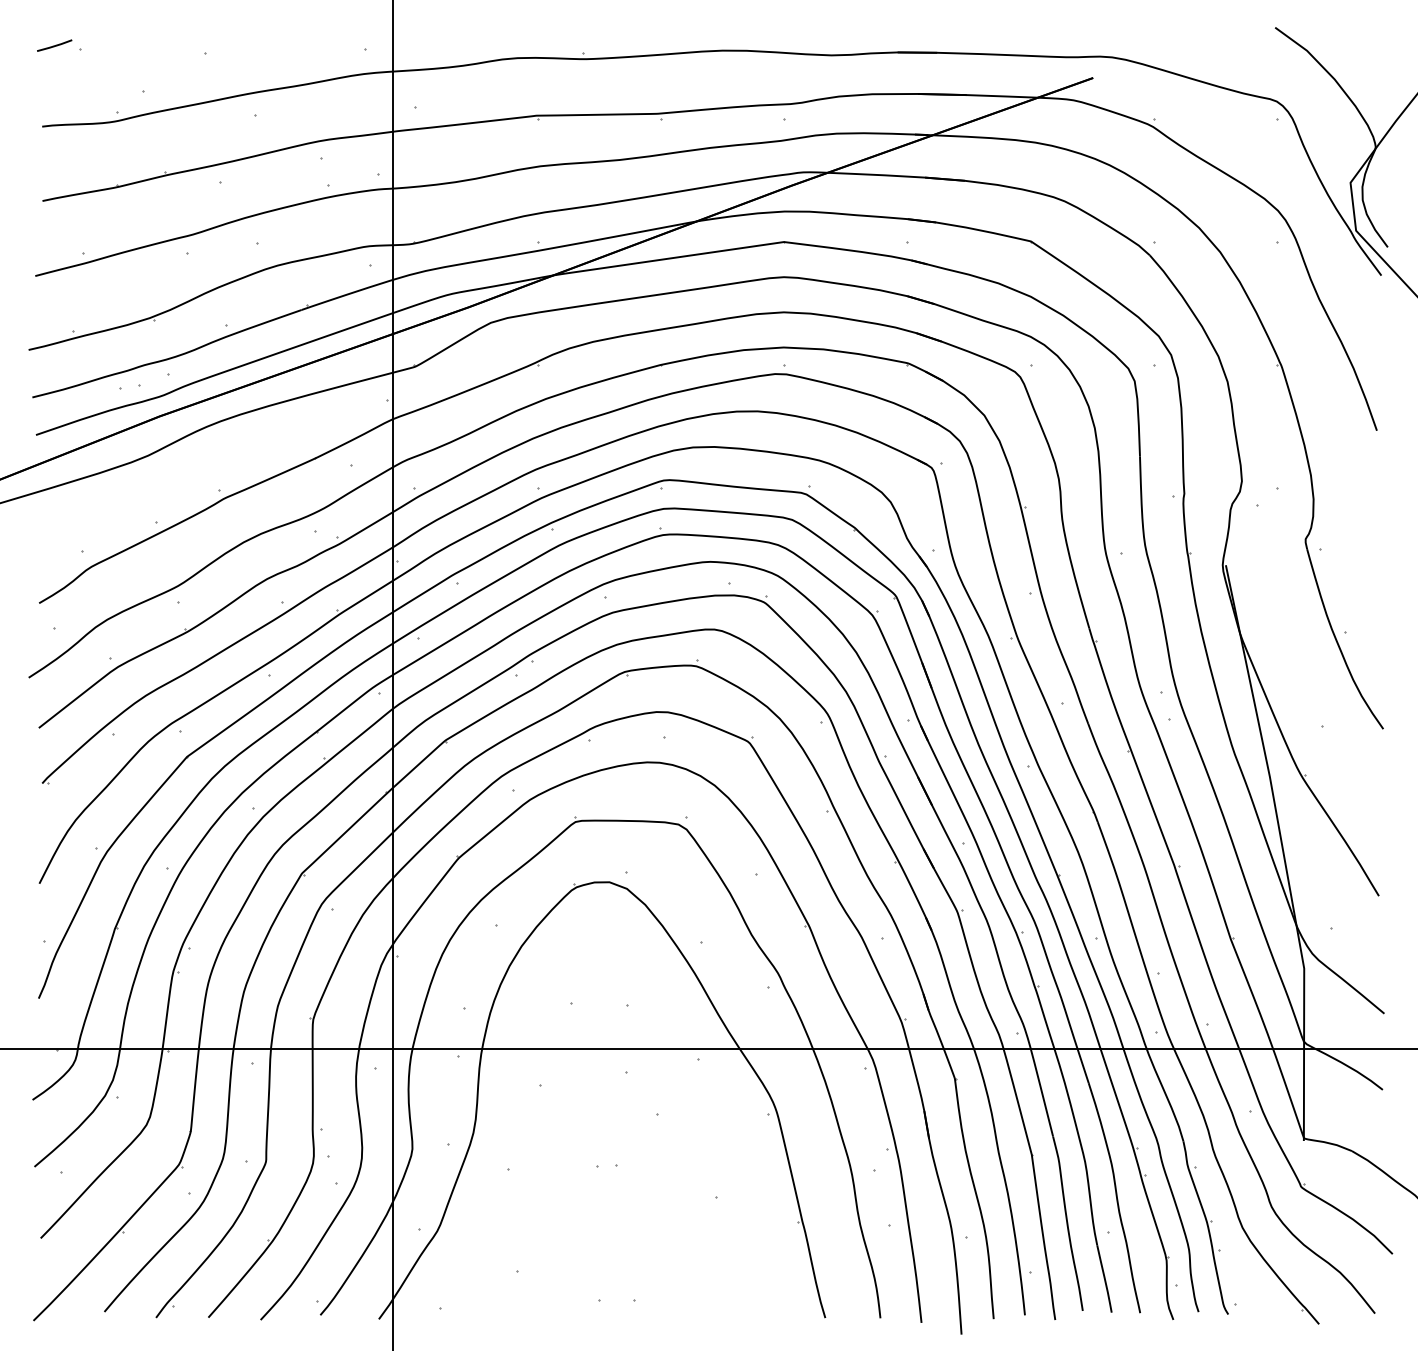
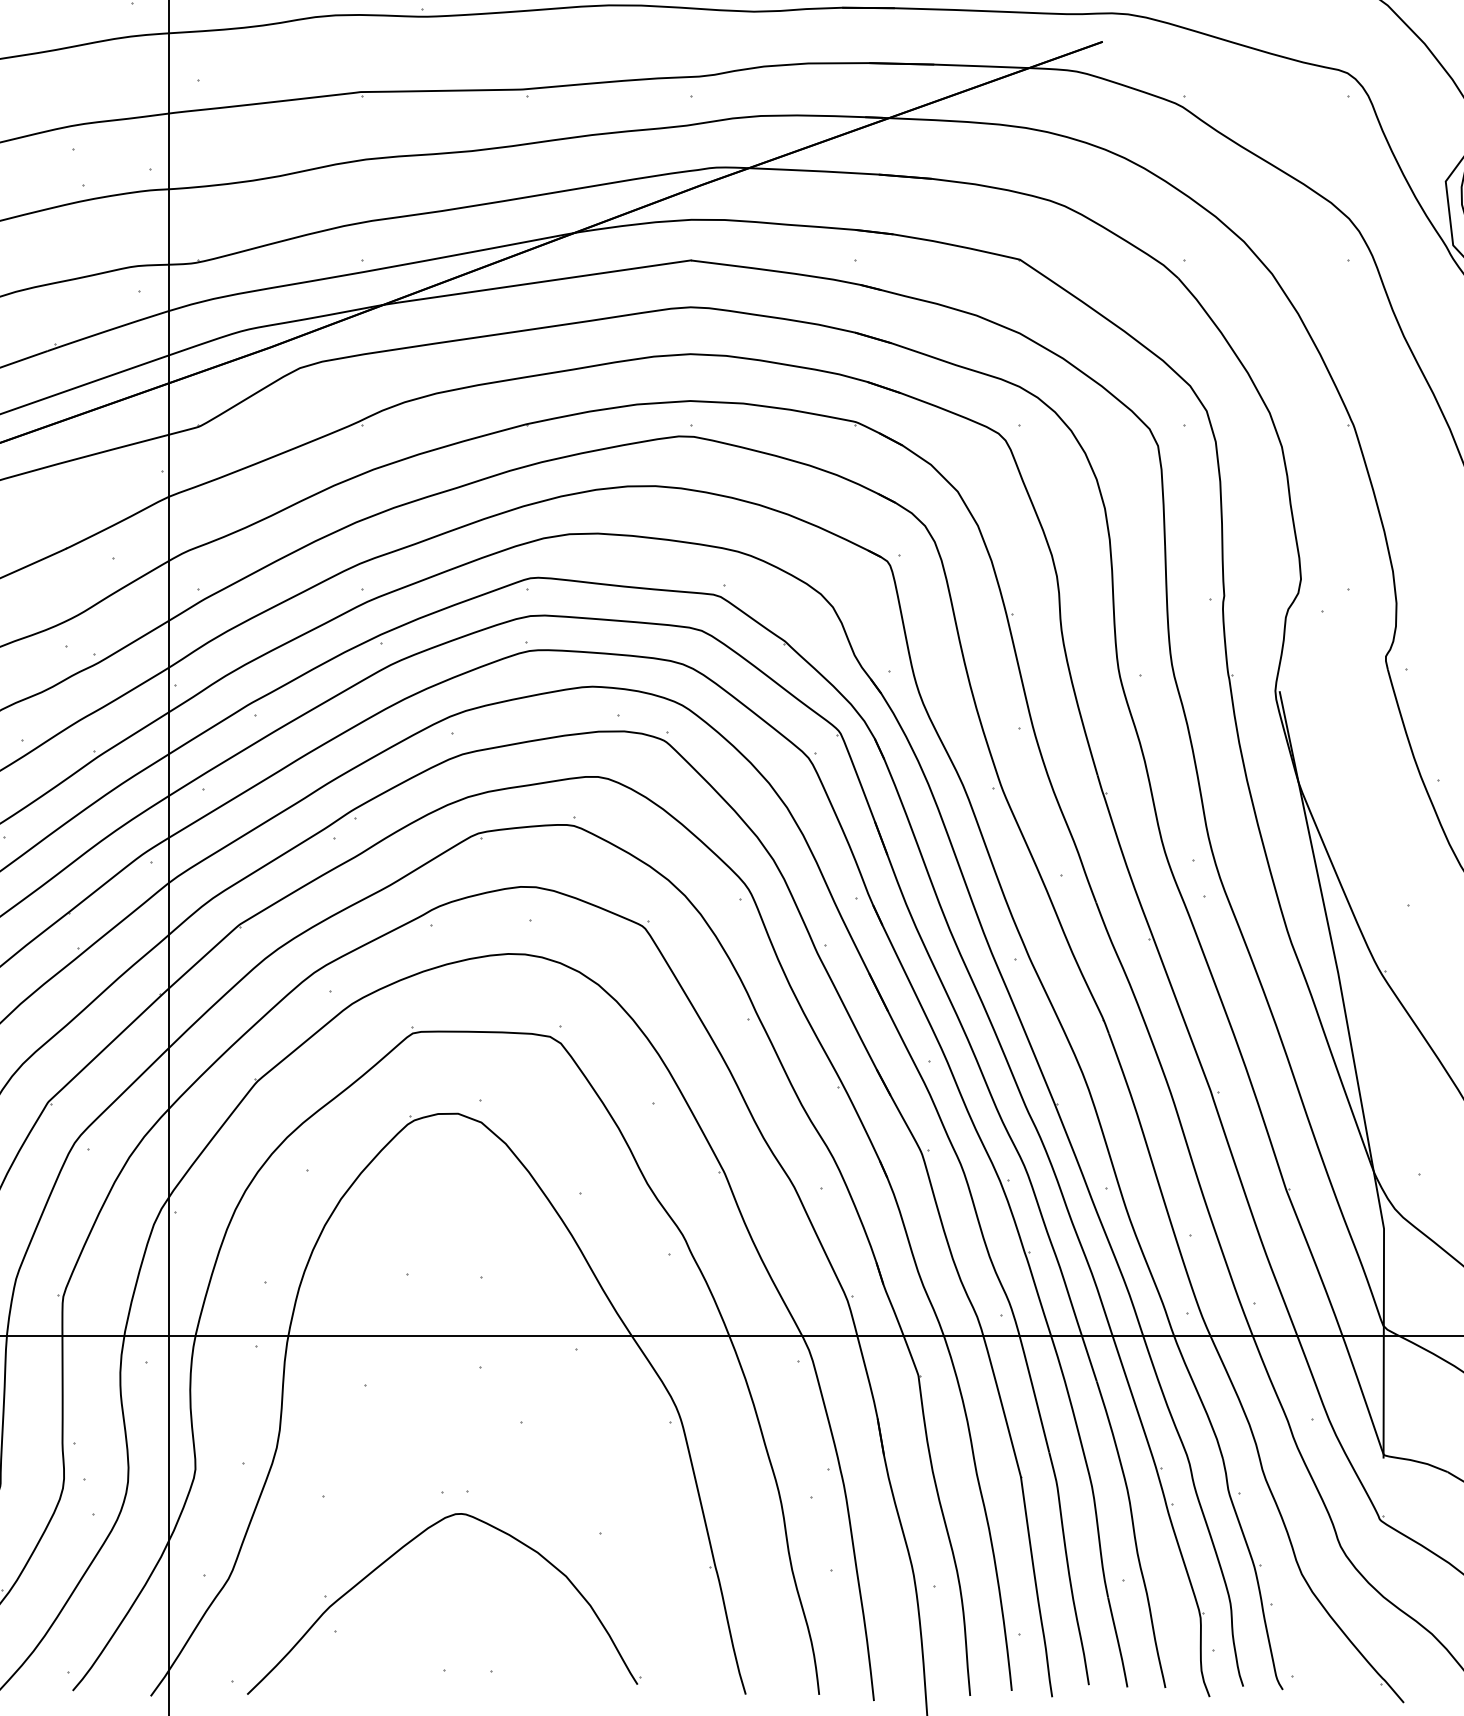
part: (567, 1209) -> (402, 1549), added

